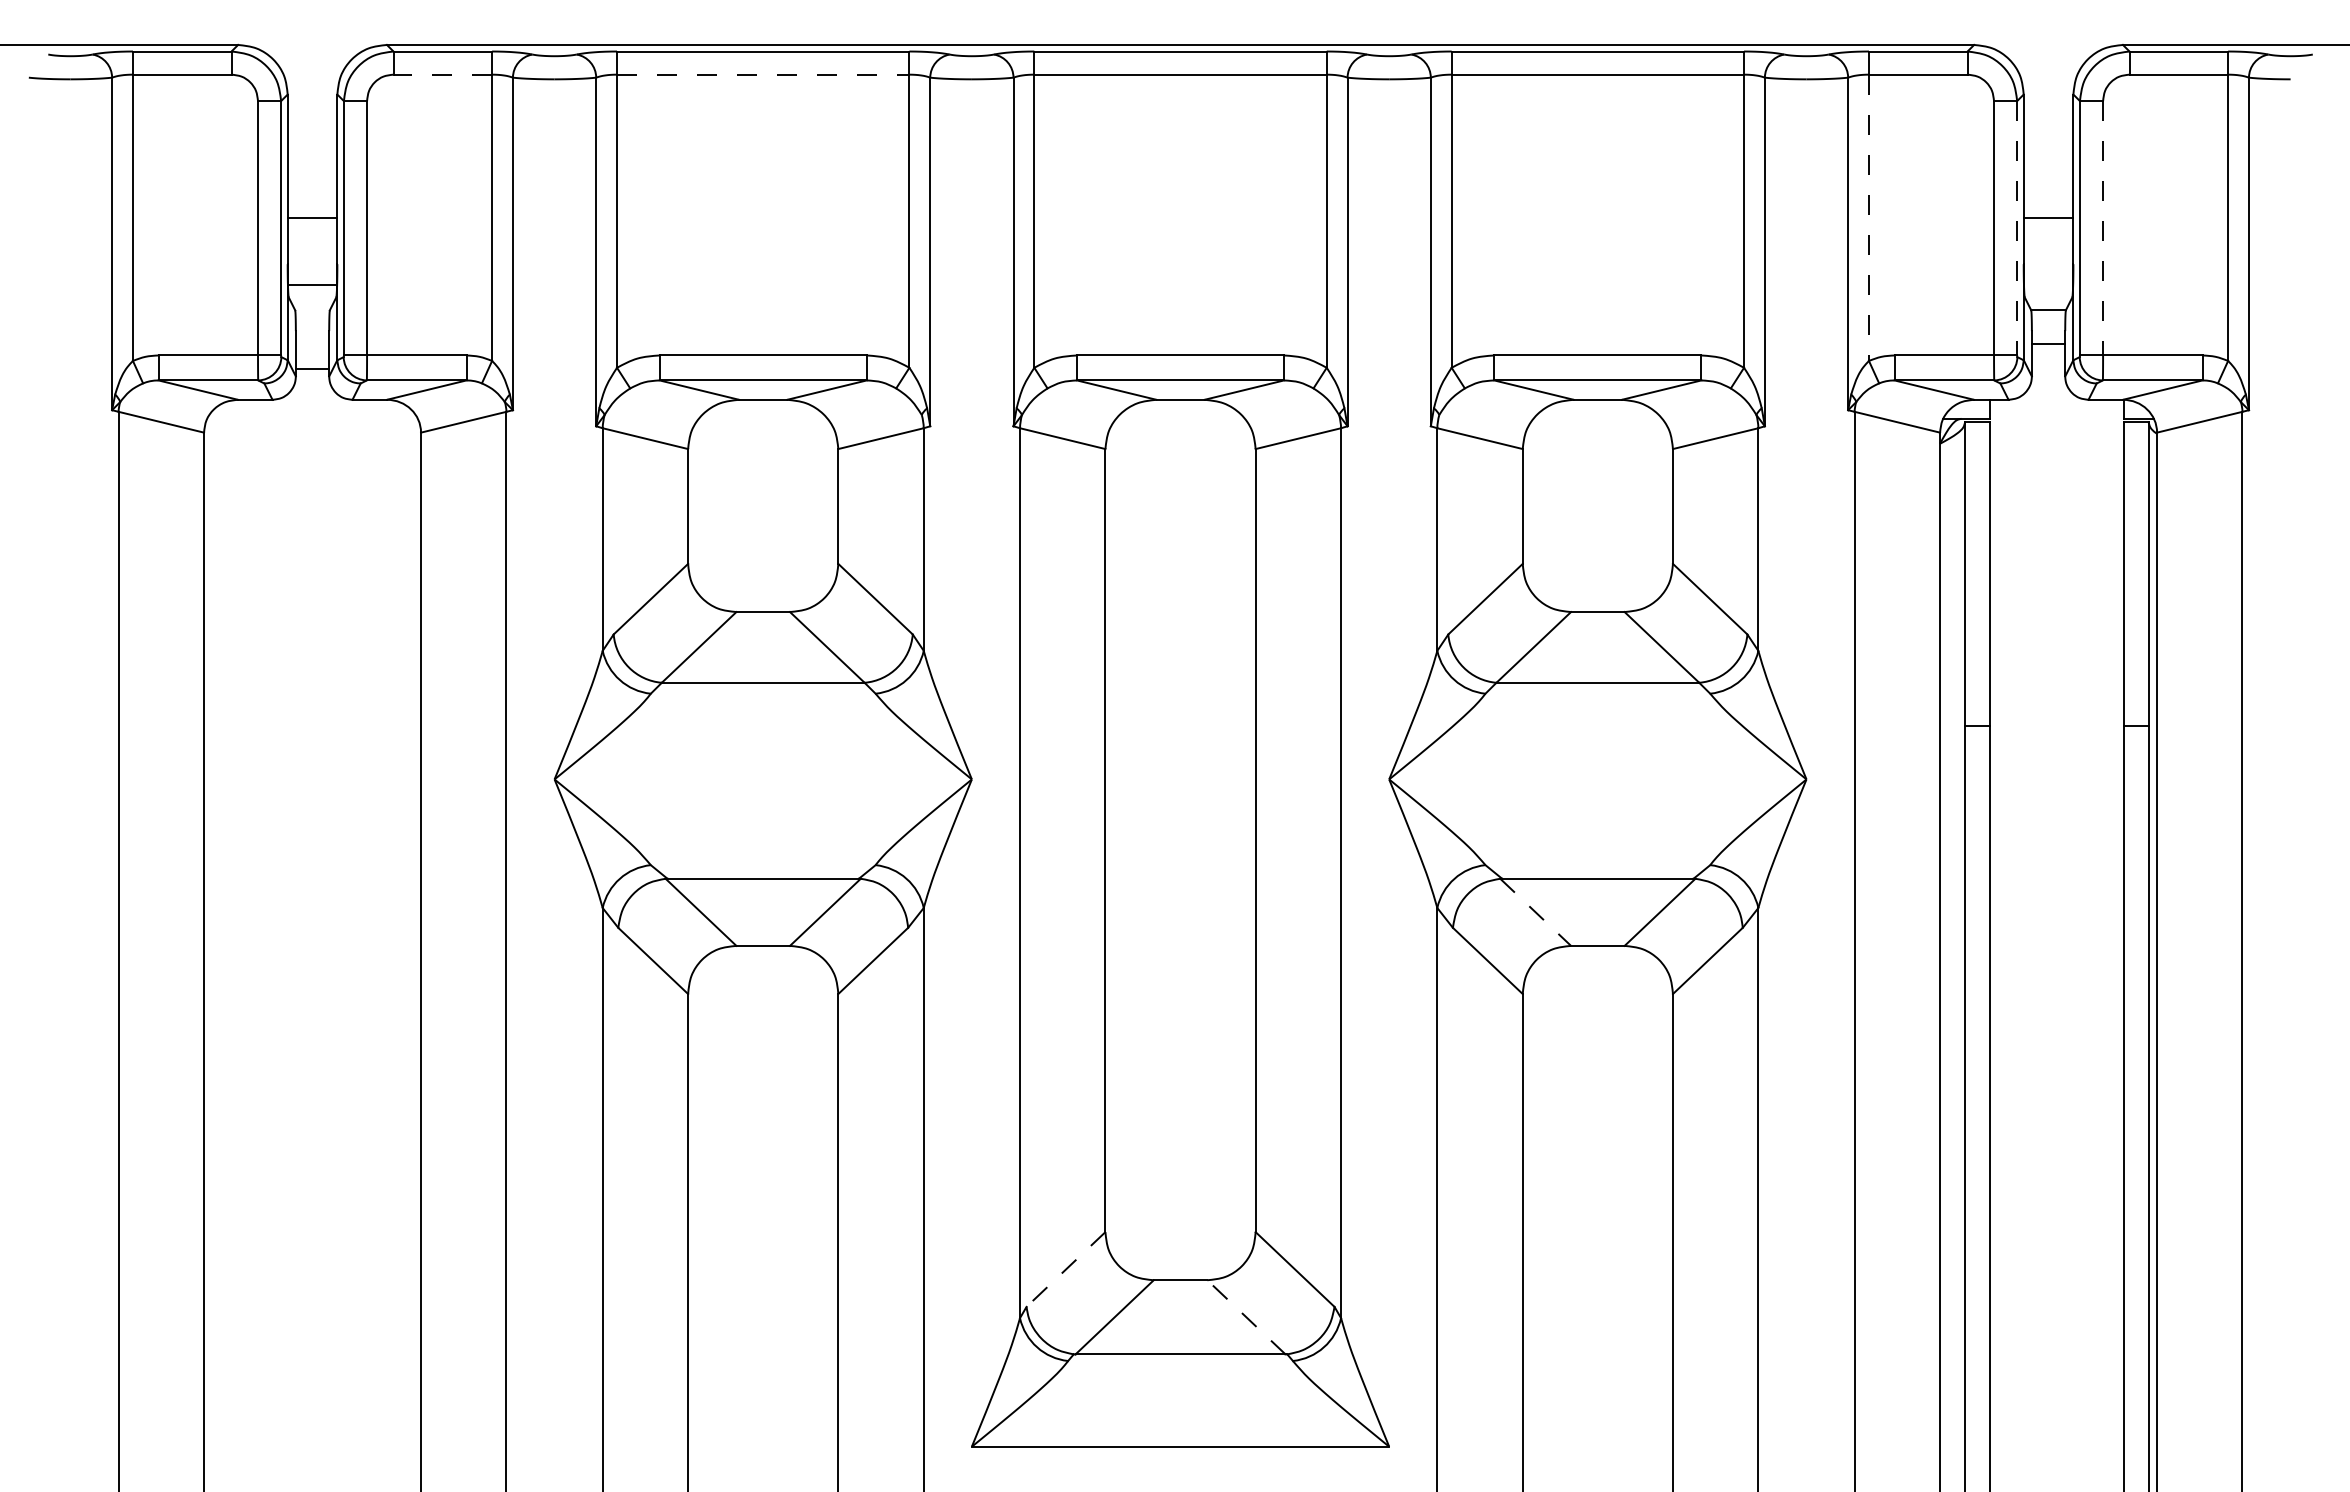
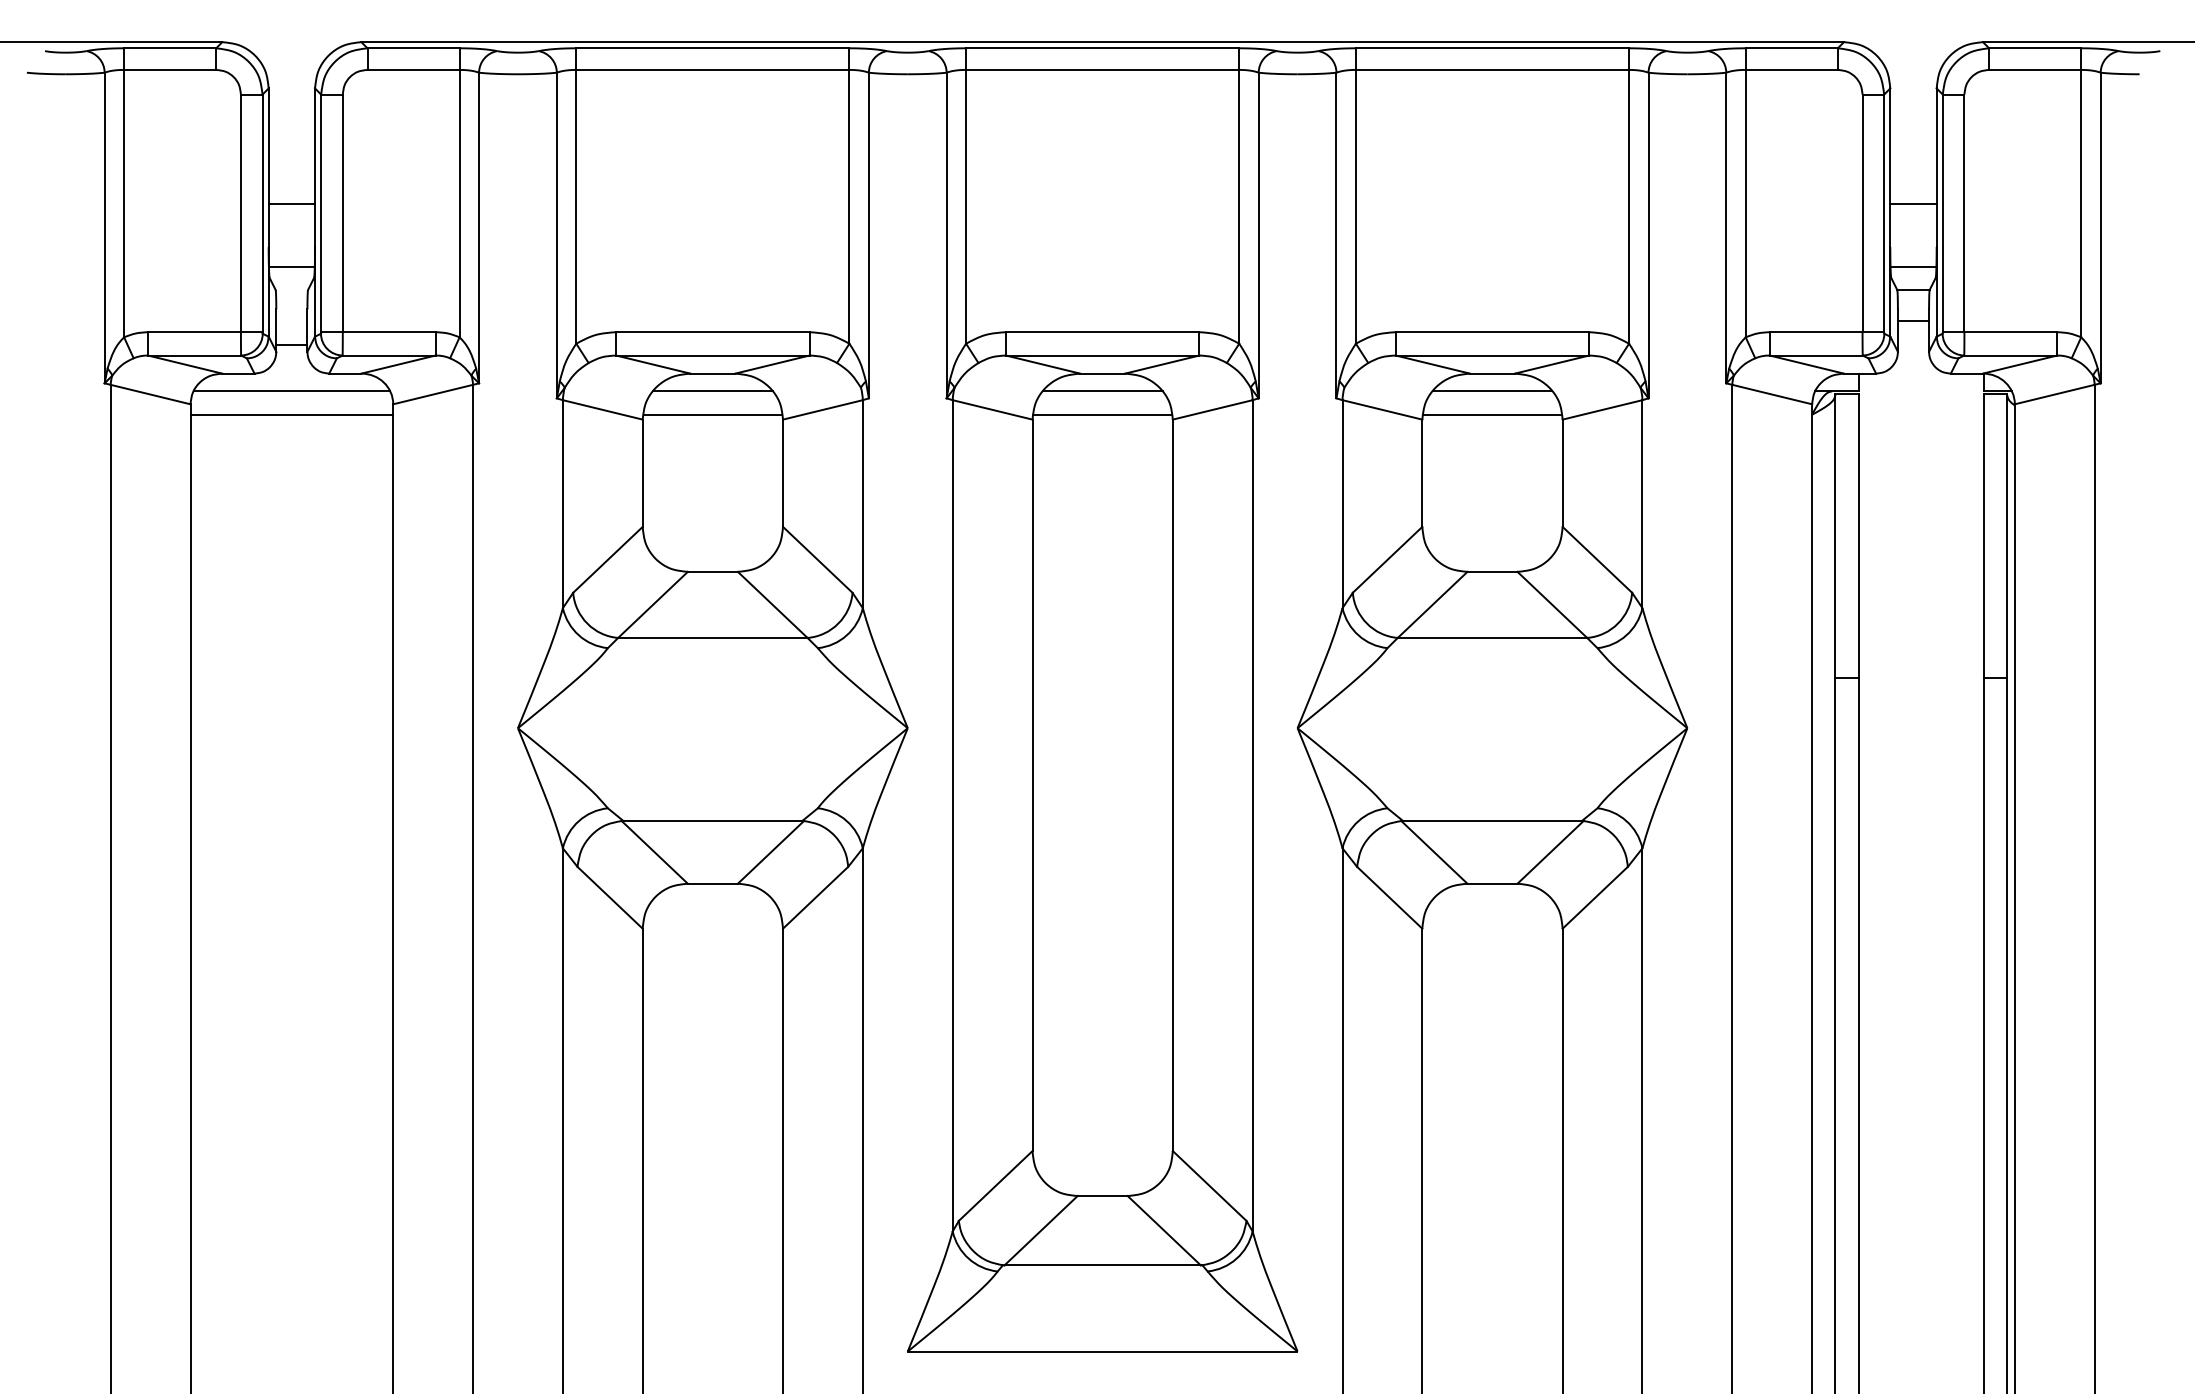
line: (442, 74) -> (413, 69), dashed -> solid
line: (763, 74) -> (713, 69), dashed -> solid
line: (1868, 218) -> (1745, 204), dashed -> solid
line: (2017, 228) -> (1884, 213), dashed -> solid
line: (2103, 228) -> (1964, 213), dashed -> solid
line: (2048, 285) -> (1913, 266), added
line: (312, 418) -> (291, 391), added
line: (763, 418) -> (713, 391), added
line: (1180, 418) -> (1102, 391), added
line: (1597, 418) -> (1492, 391), added
line: (312, 443) -> (291, 414), added
line: (763, 443) -> (713, 414), added
line: (1180, 443) -> (1102, 414), added
line: (1597, 443) -> (1492, 414), added
line: (1535, 912) -> (1434, 852), dashed -> solid
line: (1065, 1269) -> (995, 1186), dashed -> solid
line: (1246, 1317) -> (1164, 1230), dashed -> solid

